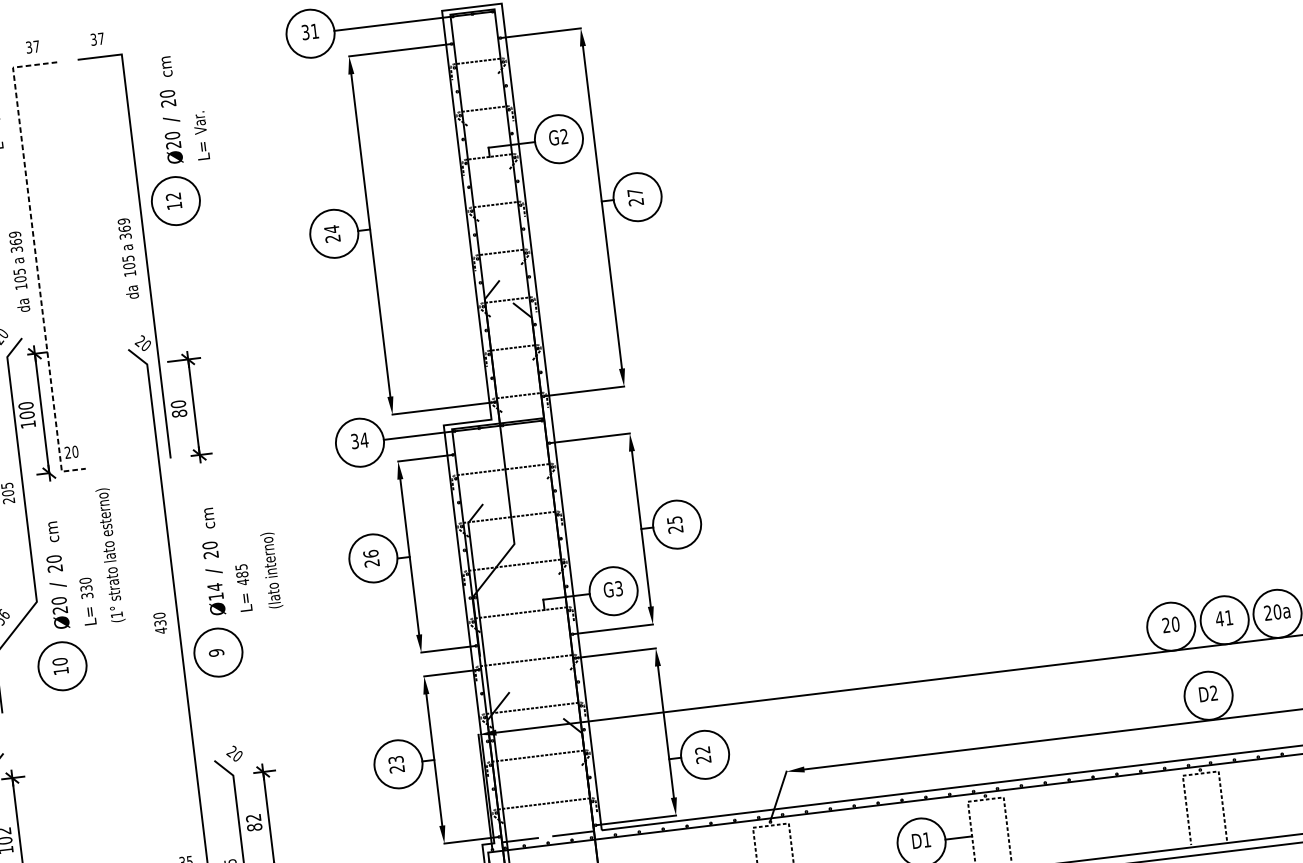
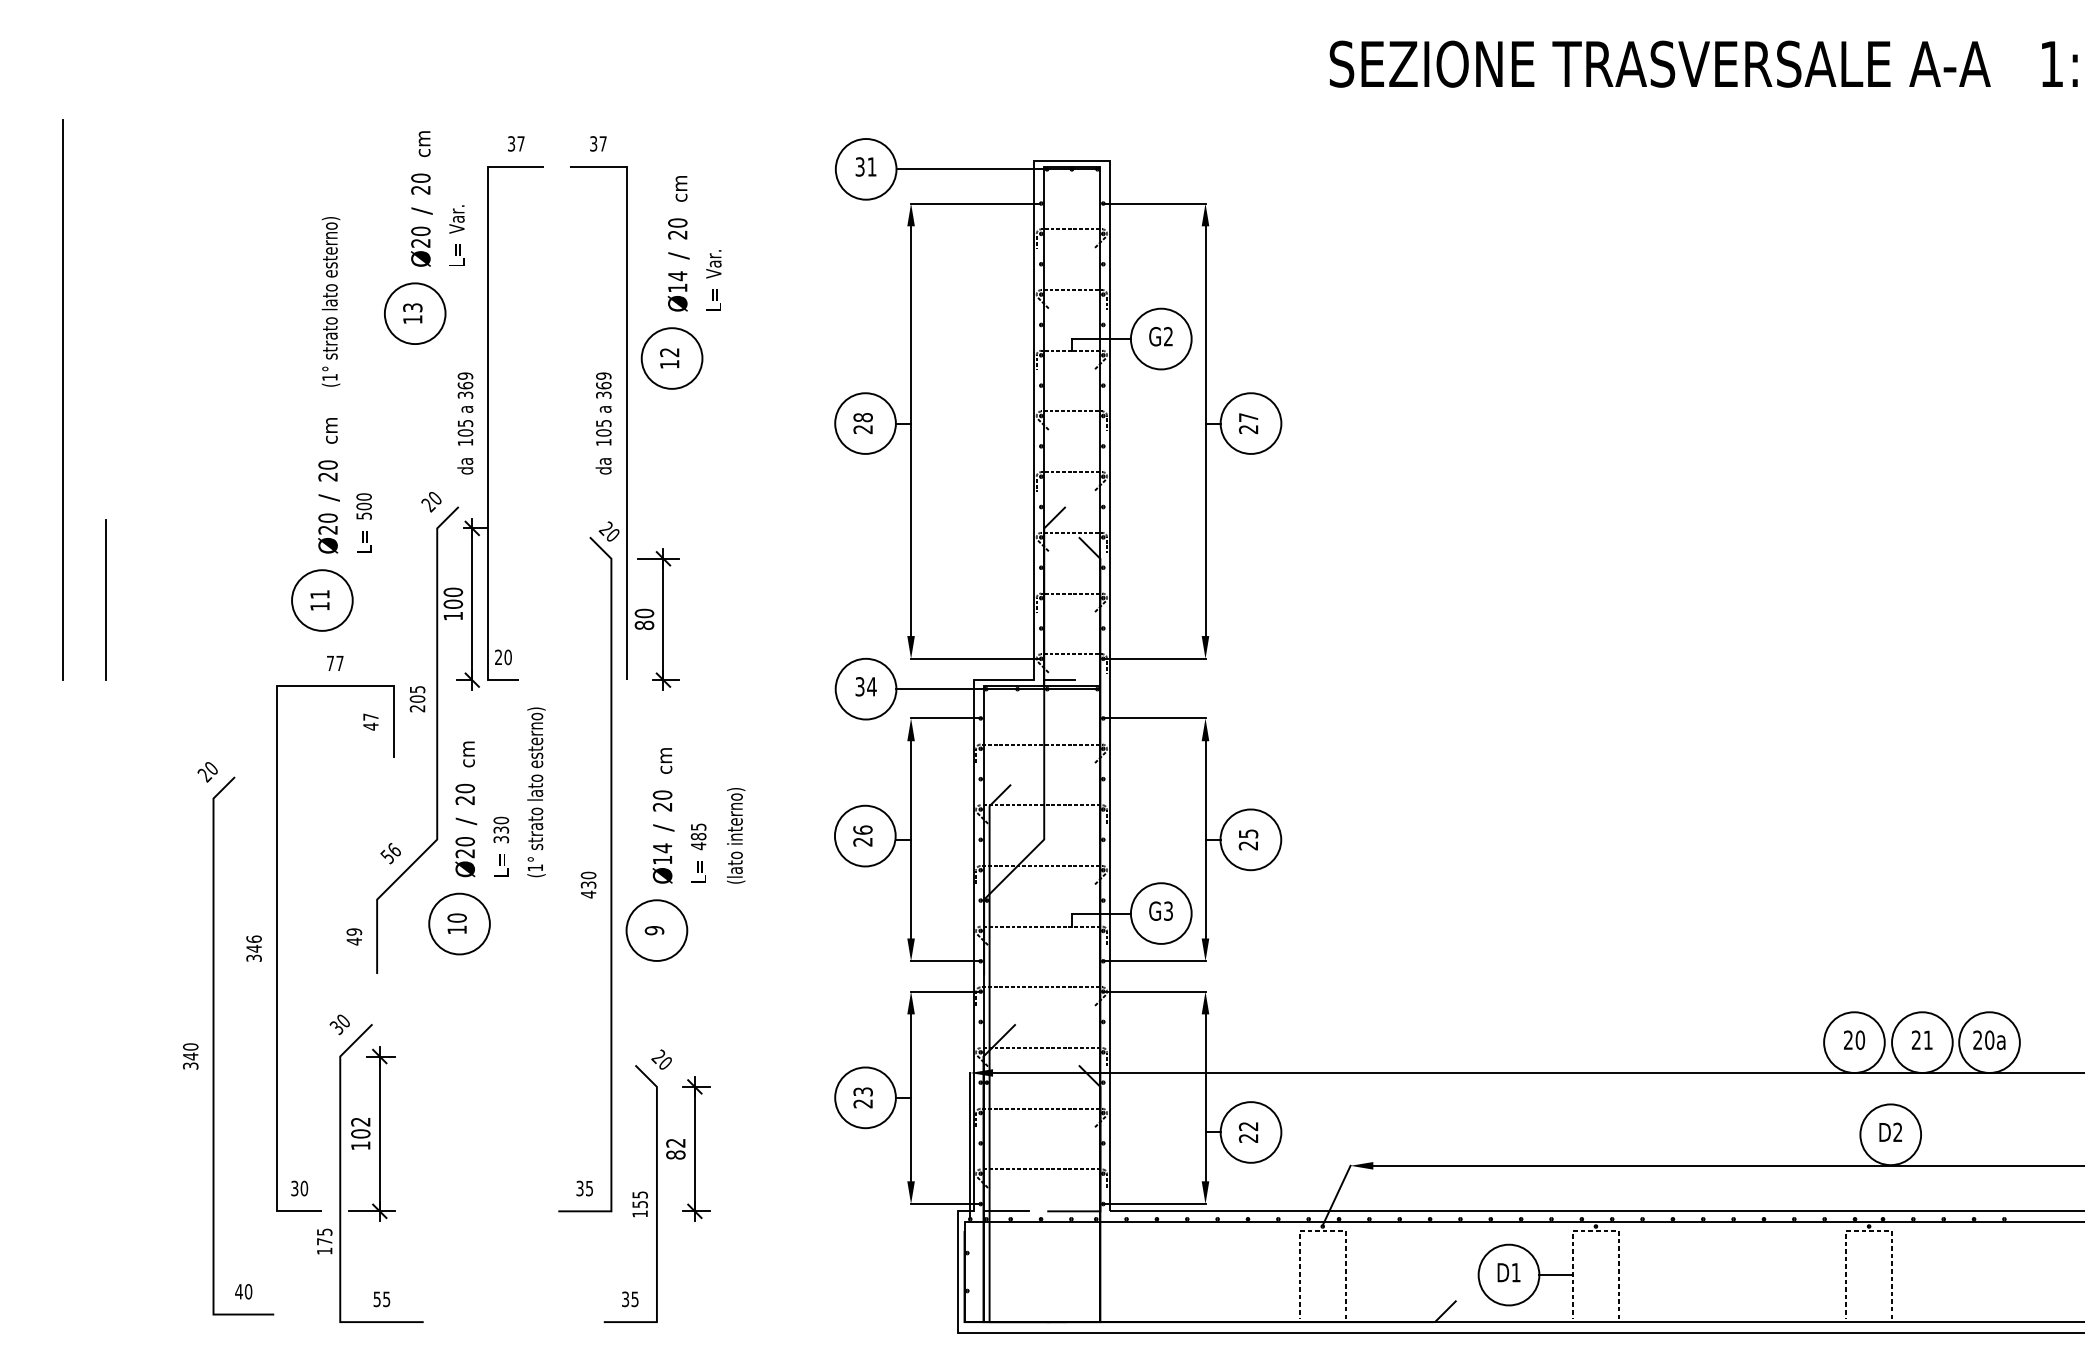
text: (172, 139) -> (677, 281), 20 -> 14
text: (331, 229) -> (862, 417), 24 -> 28
line: (36, 259) -> (488, 410), dashed -> solid
line: (511, 417) -> (1059, 680), added
text: (1219, 618) -> (1916, 1039), 41 -> 21

